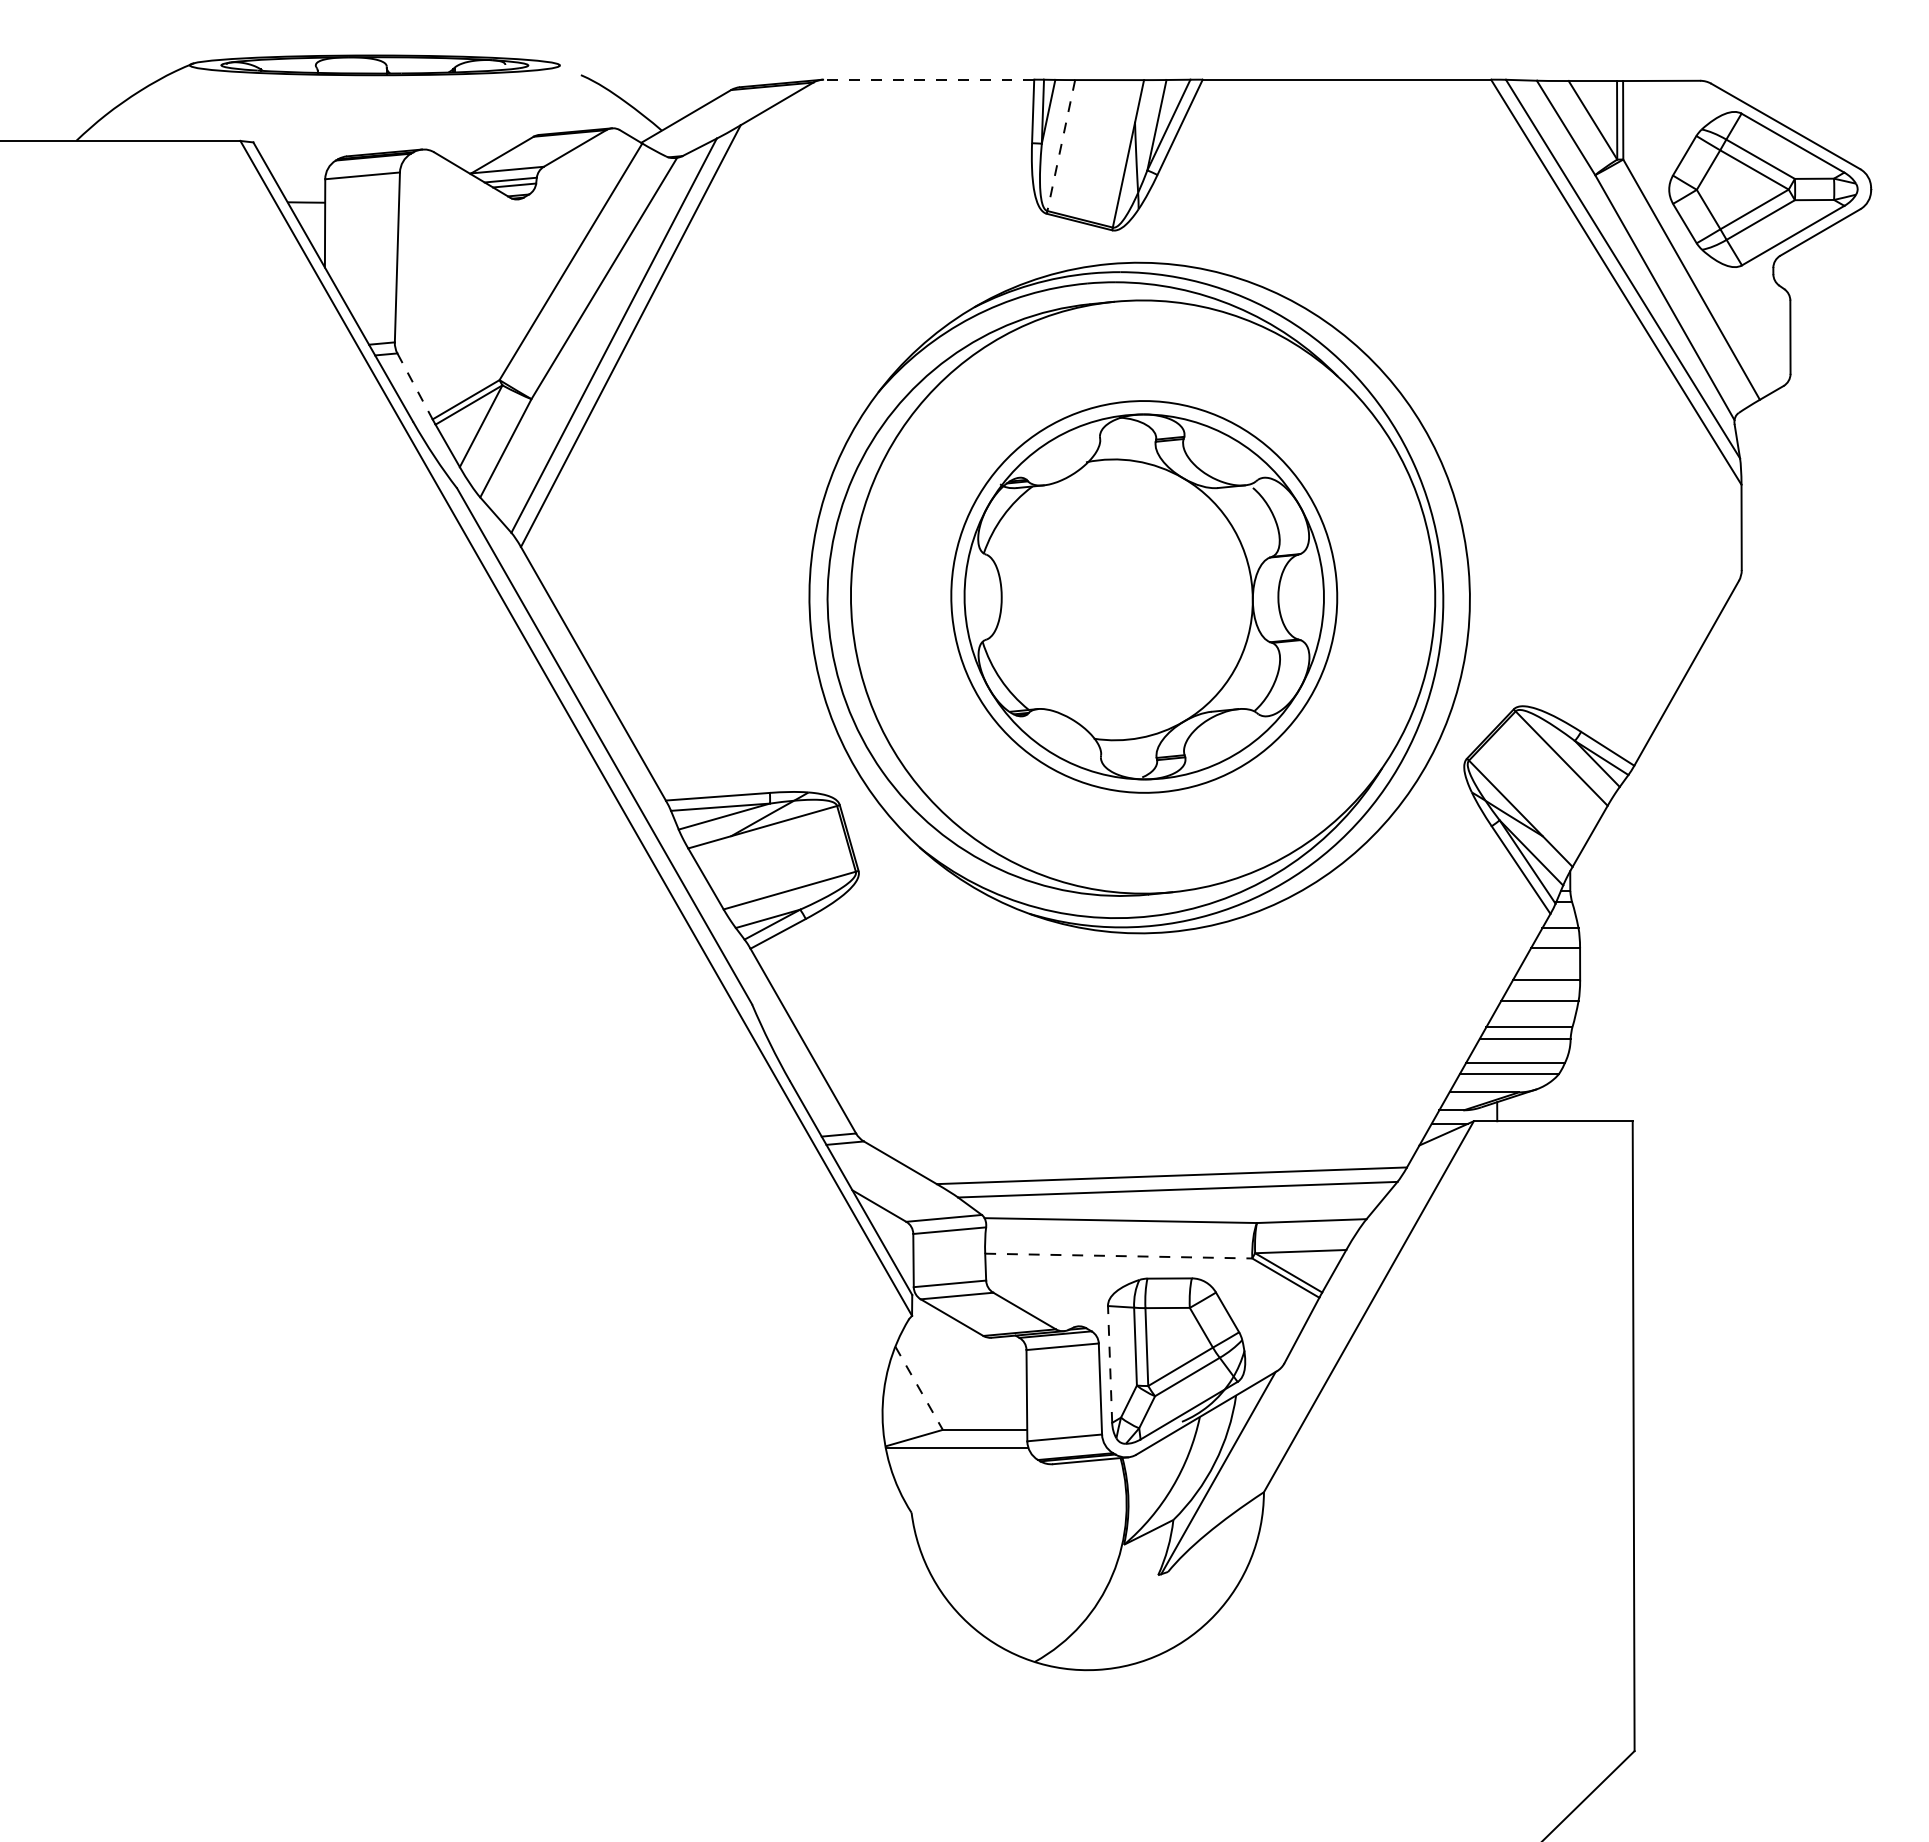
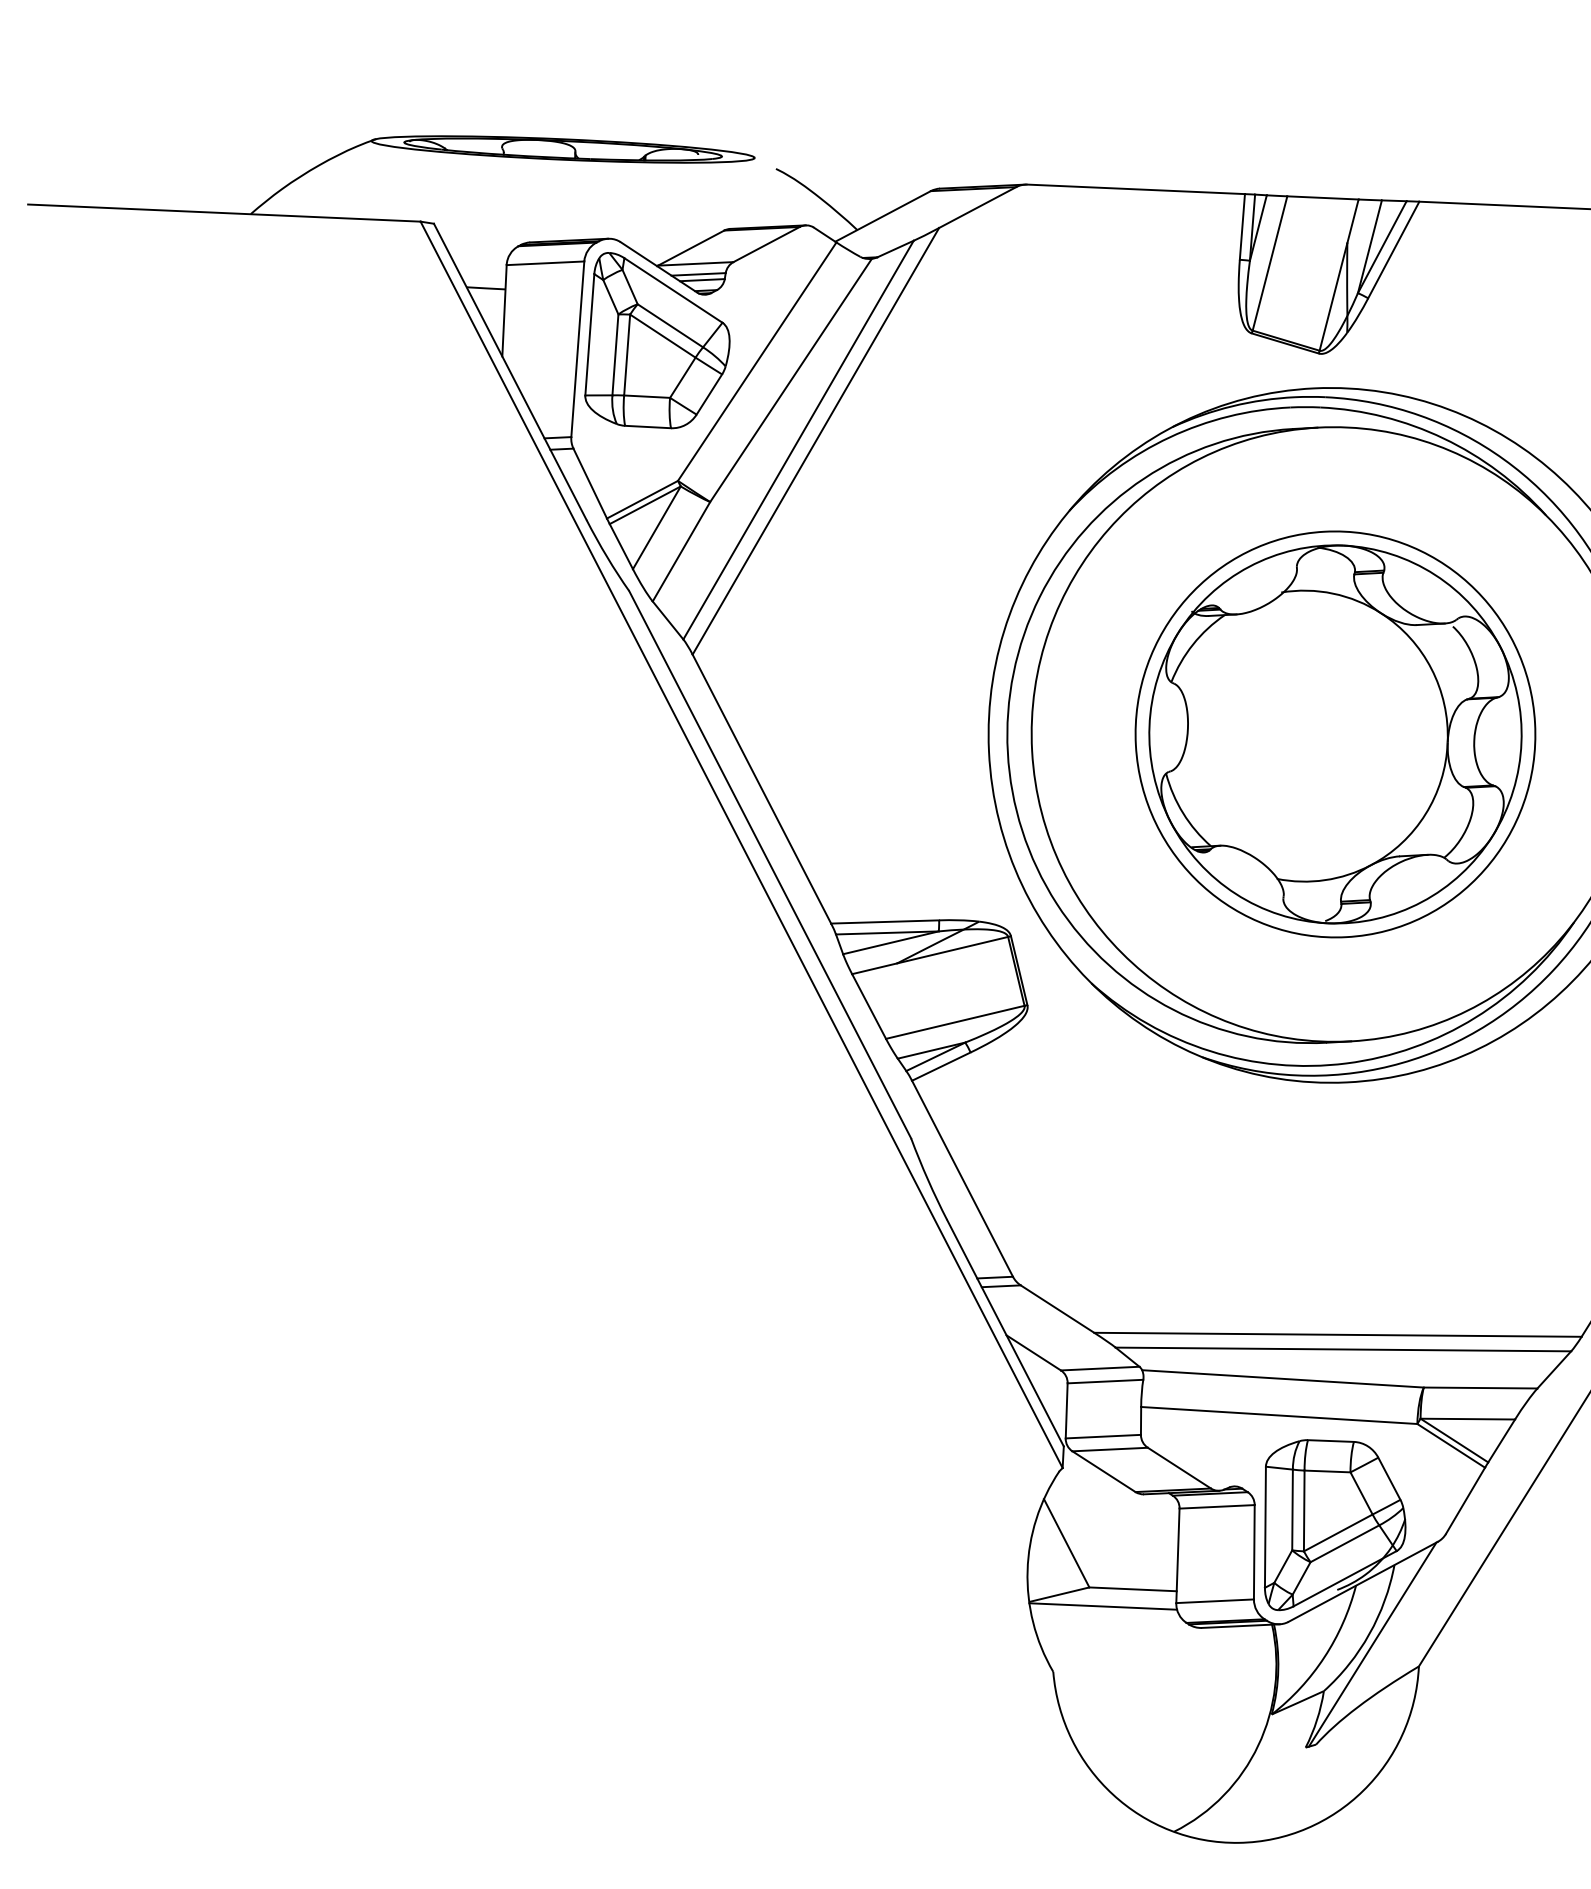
line: (928, 79) -> (1135, 189), dashed -> solid
line: (1061, 145) -> (1270, 263), dashed -> solid
part: (474, 246) -> (658, 341), added
line: (415, 386) -> (590, 483), dashed -> solid
line: (1118, 1256) -> (1279, 1415), dashed -> solid
line: (1110, 1363) -> (1265, 1526), dashed -> solid
line: (919, 1388) -> (1067, 1543), dashed -> solid

